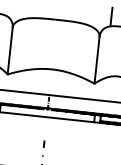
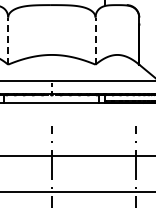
line: (10, 51) -> (8, 41), solid -> dashed
line: (96, 60) -> (95, 41), solid -> dashed

